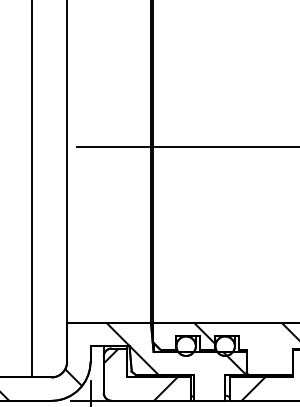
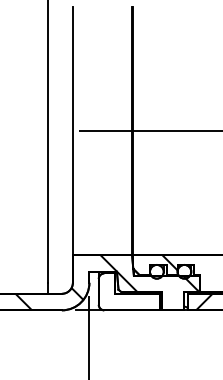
hatch: (140, 374) -> (124, 291), removed

